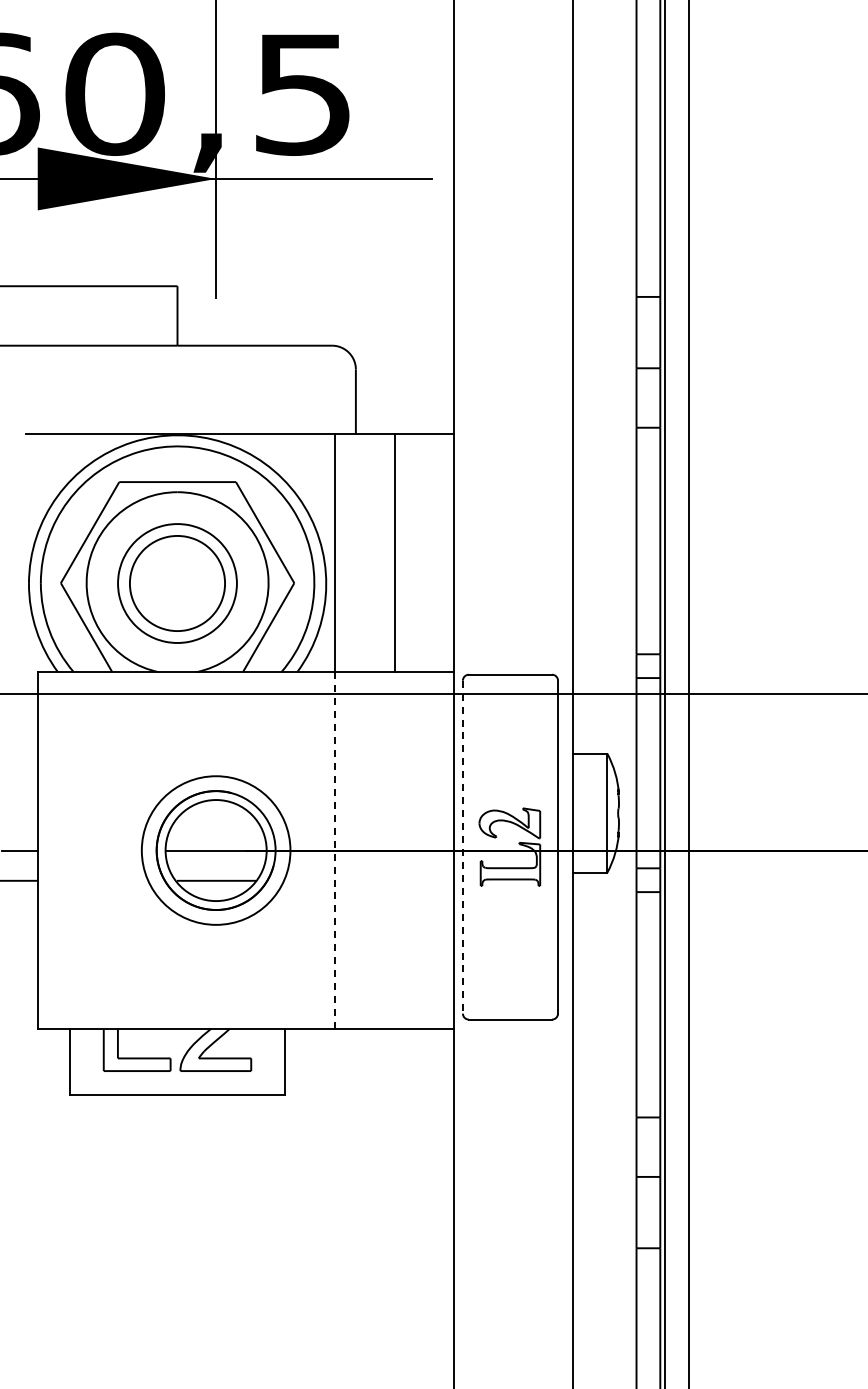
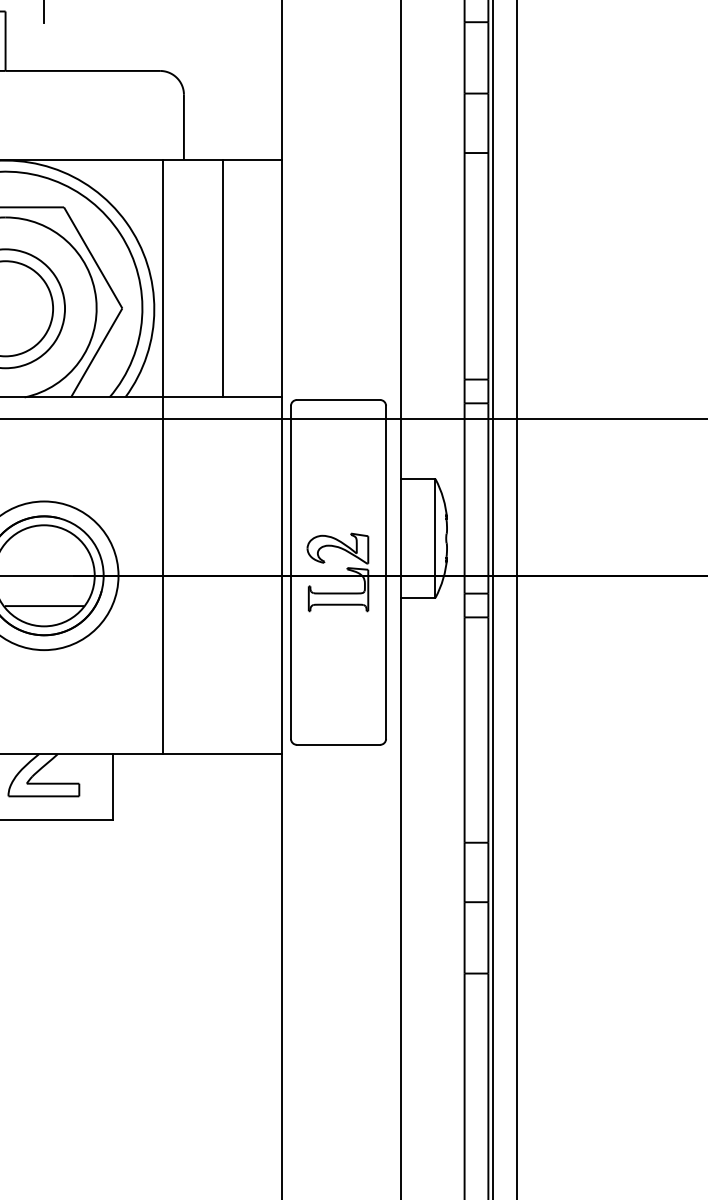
line: (462, 847) -> (290, 572), dashed -> solid
line: (335, 850) -> (163, 575), dashed -> solid

